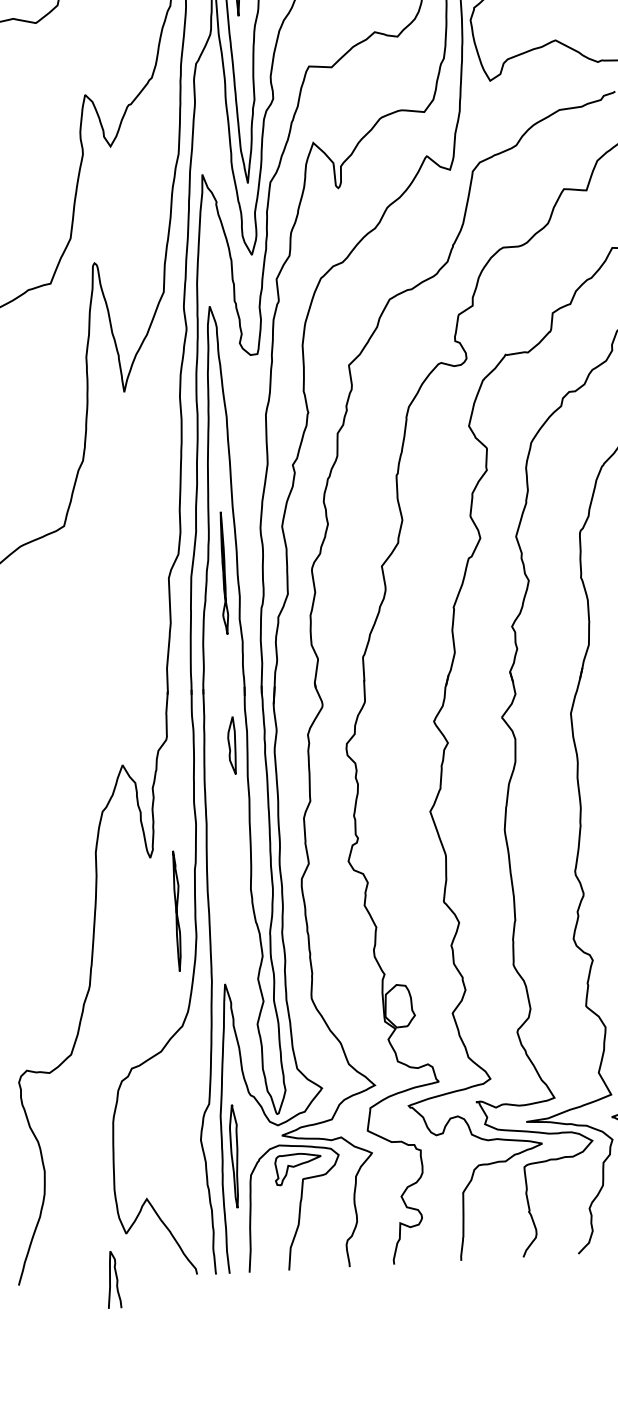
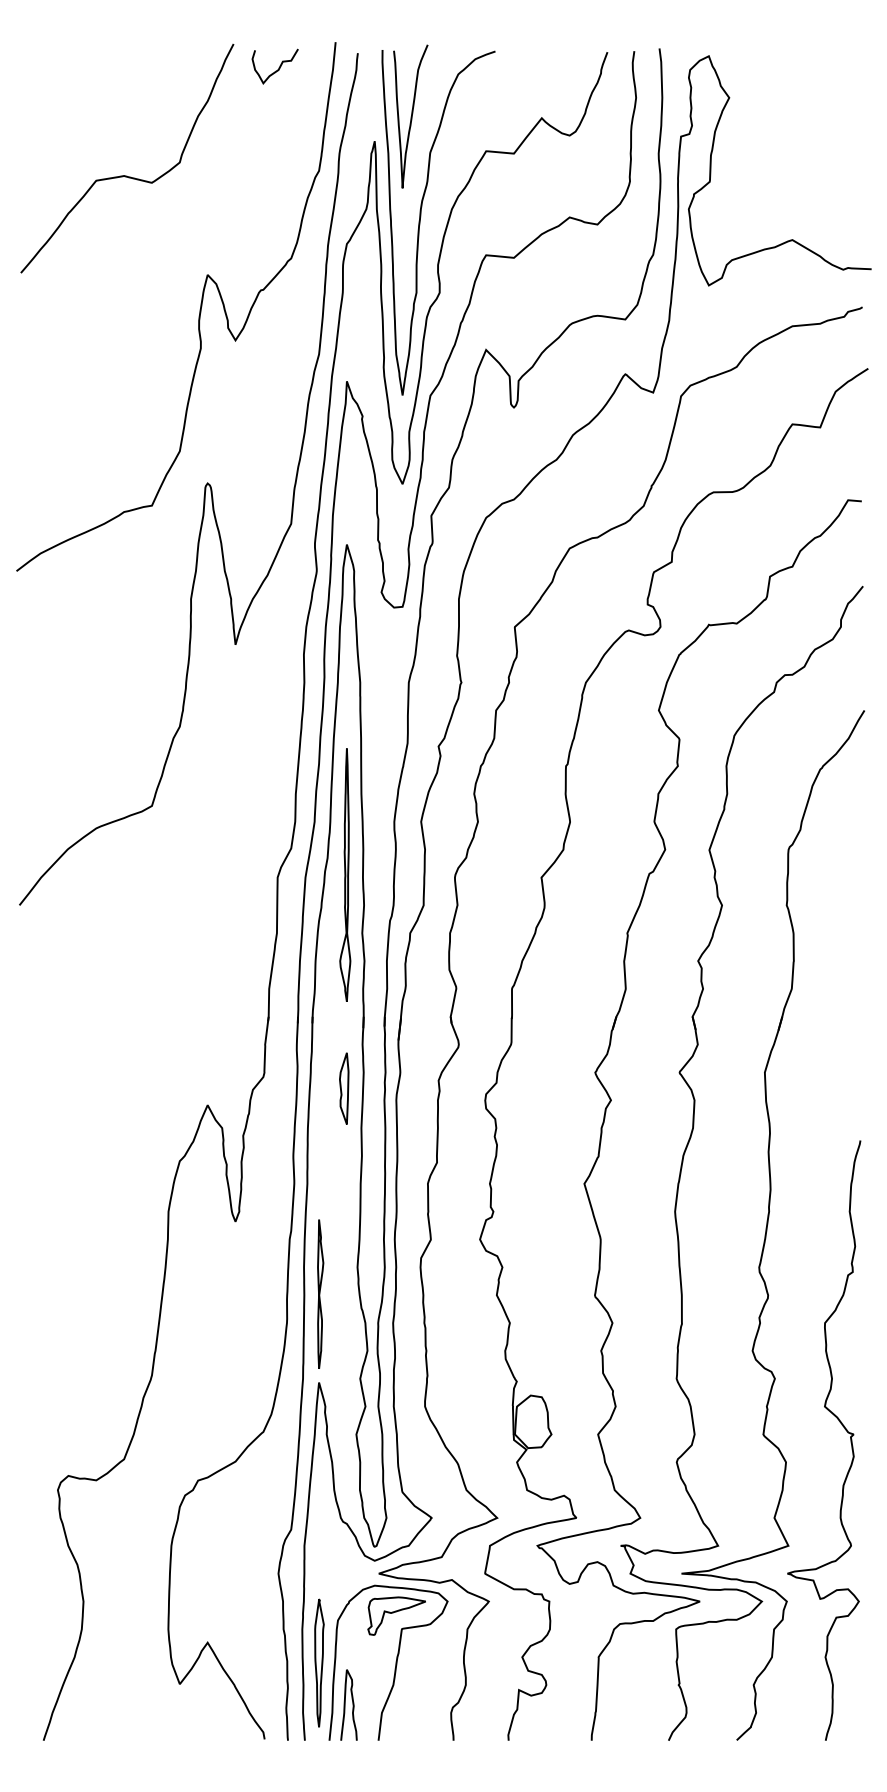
part: (223, 572) -> (345, 874), size x1.67
part: (177, 910) -> (320, 1293), moved
part: (235, 1155) -> (319, 1662), moved
curve: (110, 1279) -> (345, 1704), moved

